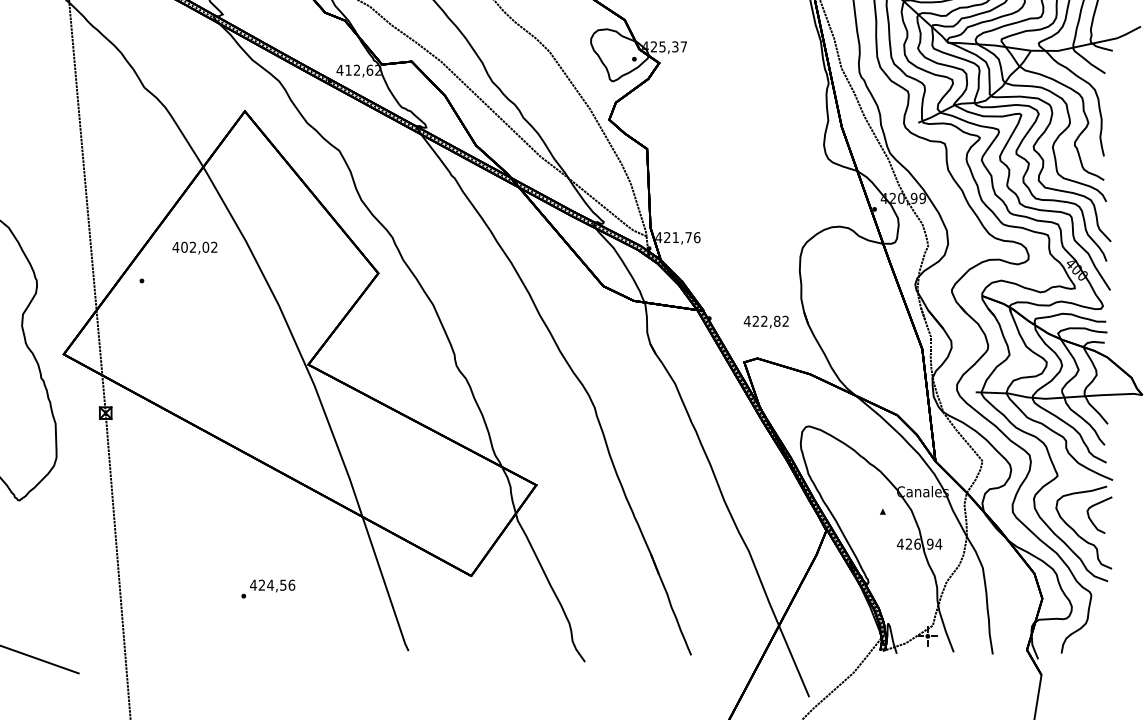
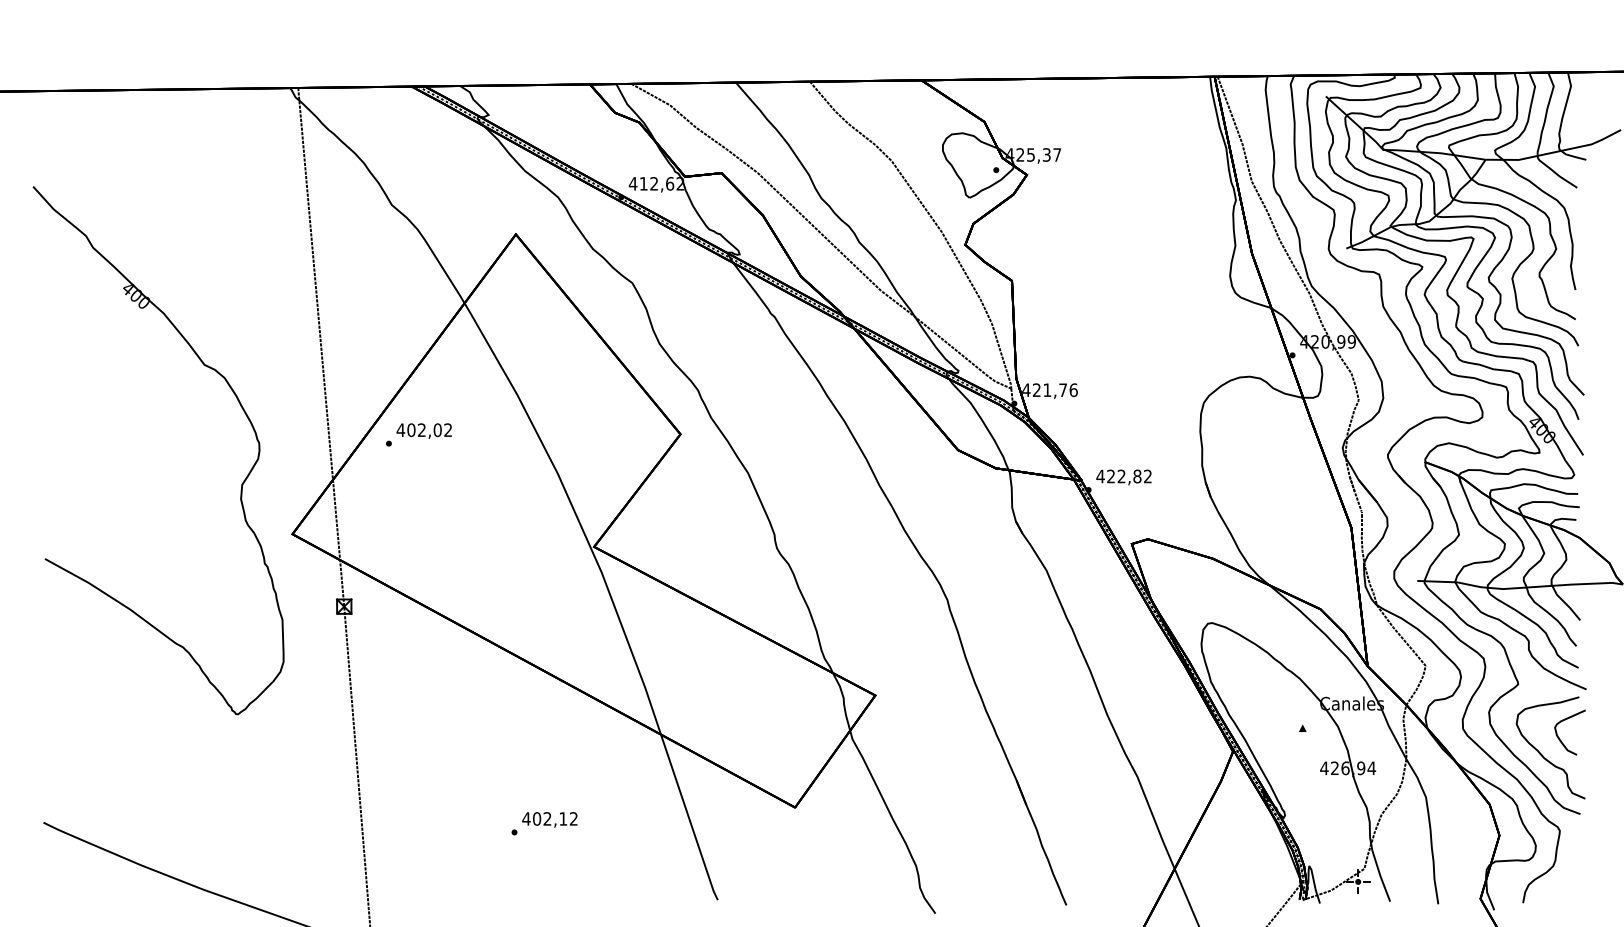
text: (194, 247) -> (423, 430), moved
text: (765, 322) -> (1123, 477), moved
text: (277, 584) -> (555, 818), 424,56 -> 402,12

